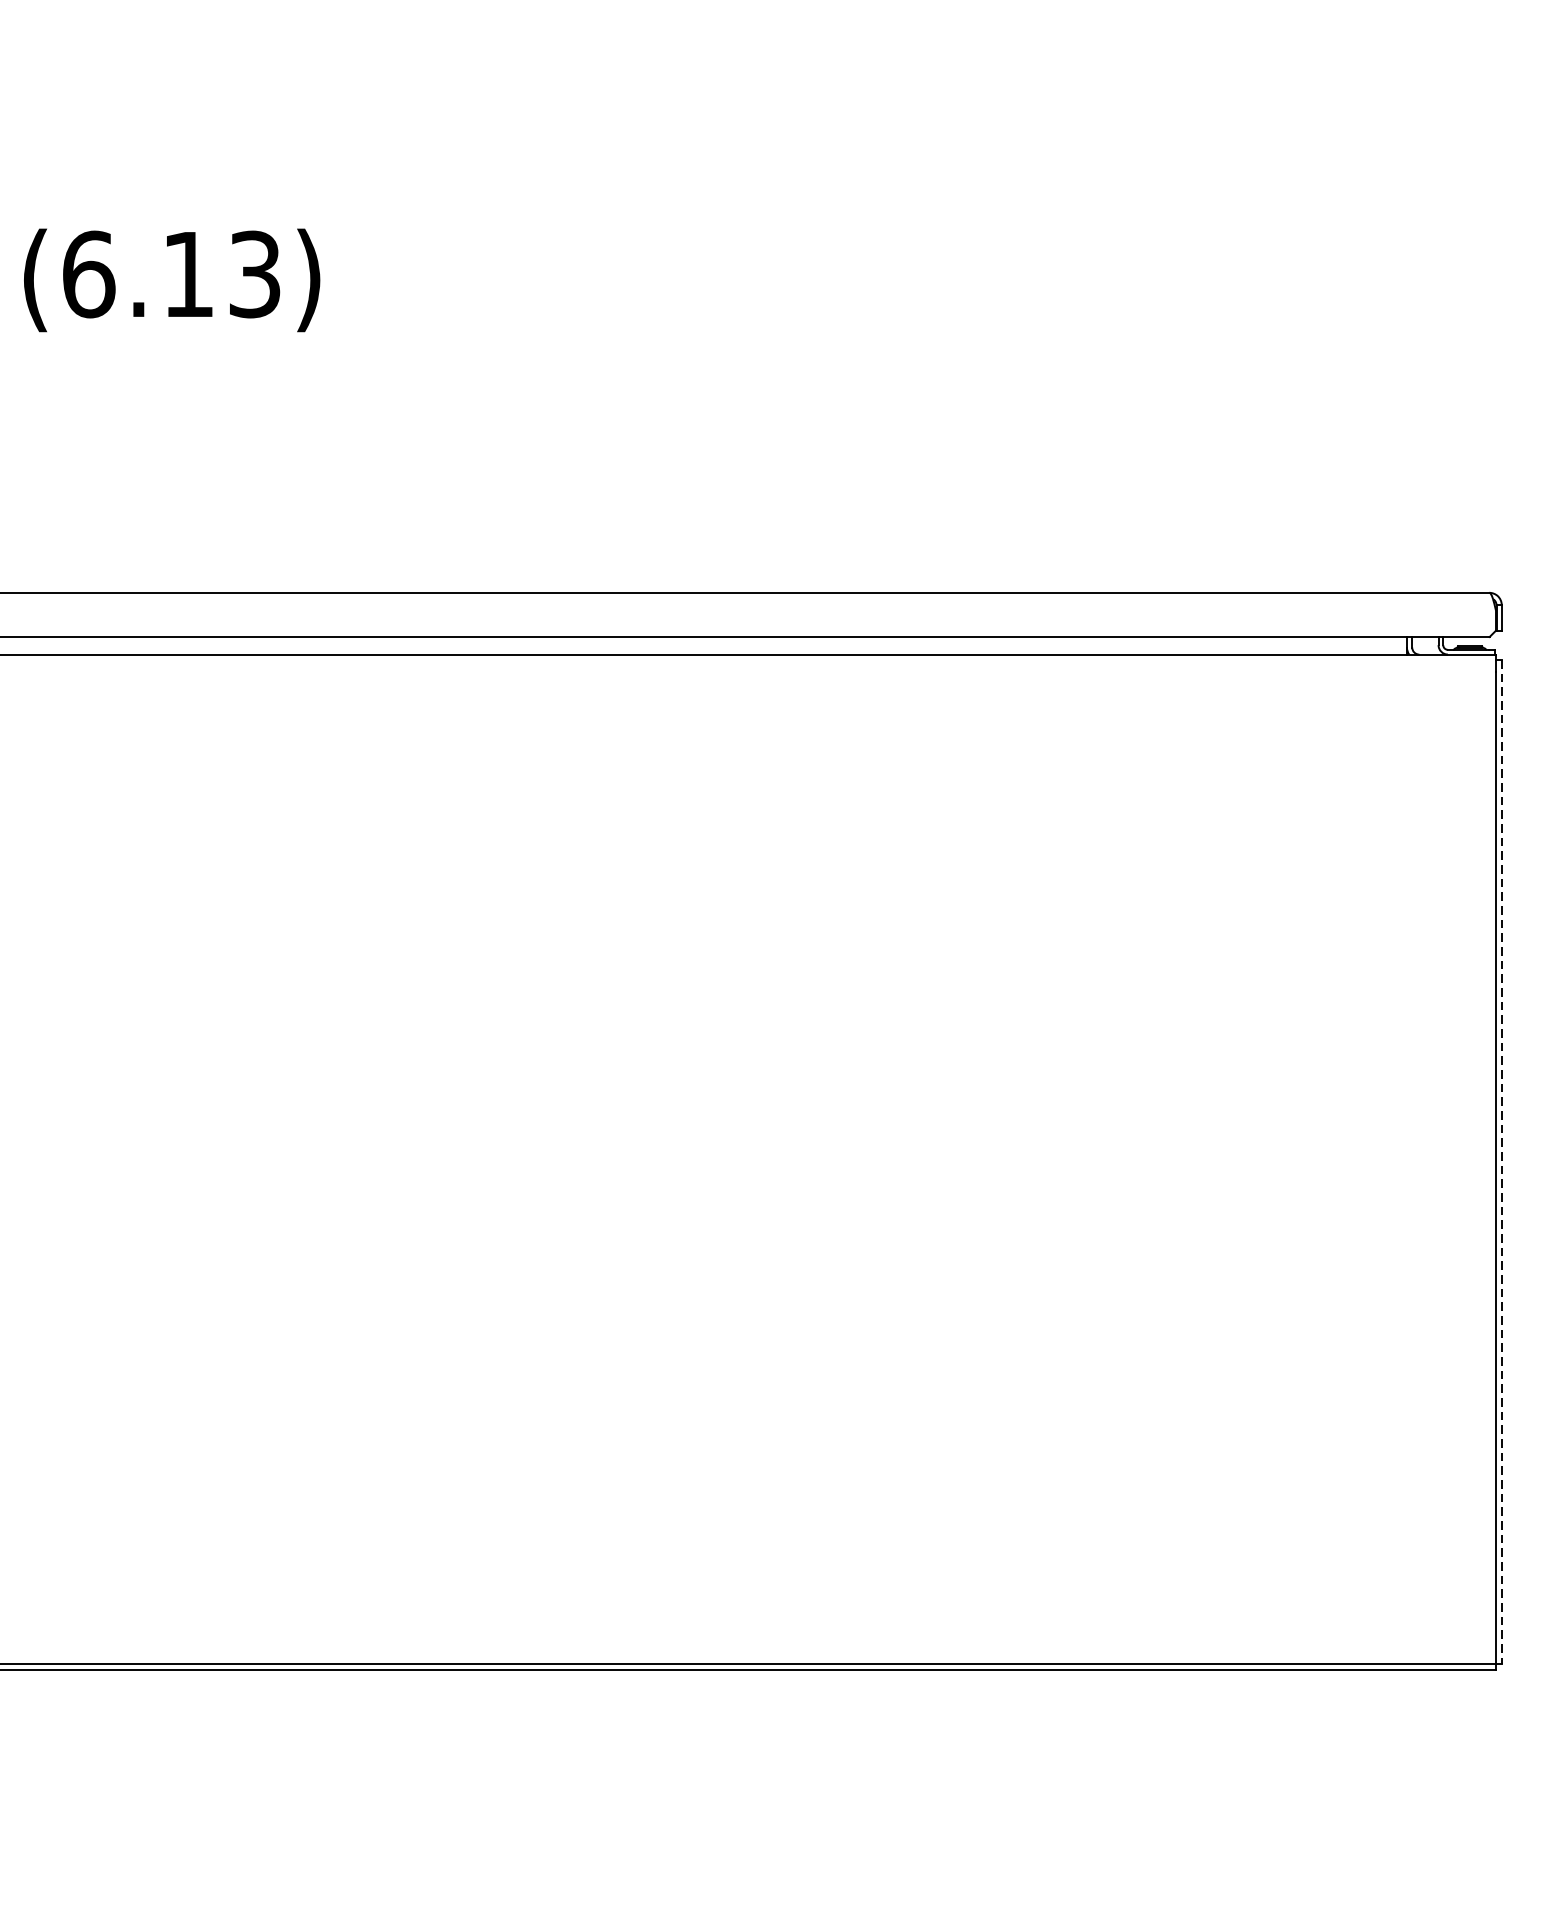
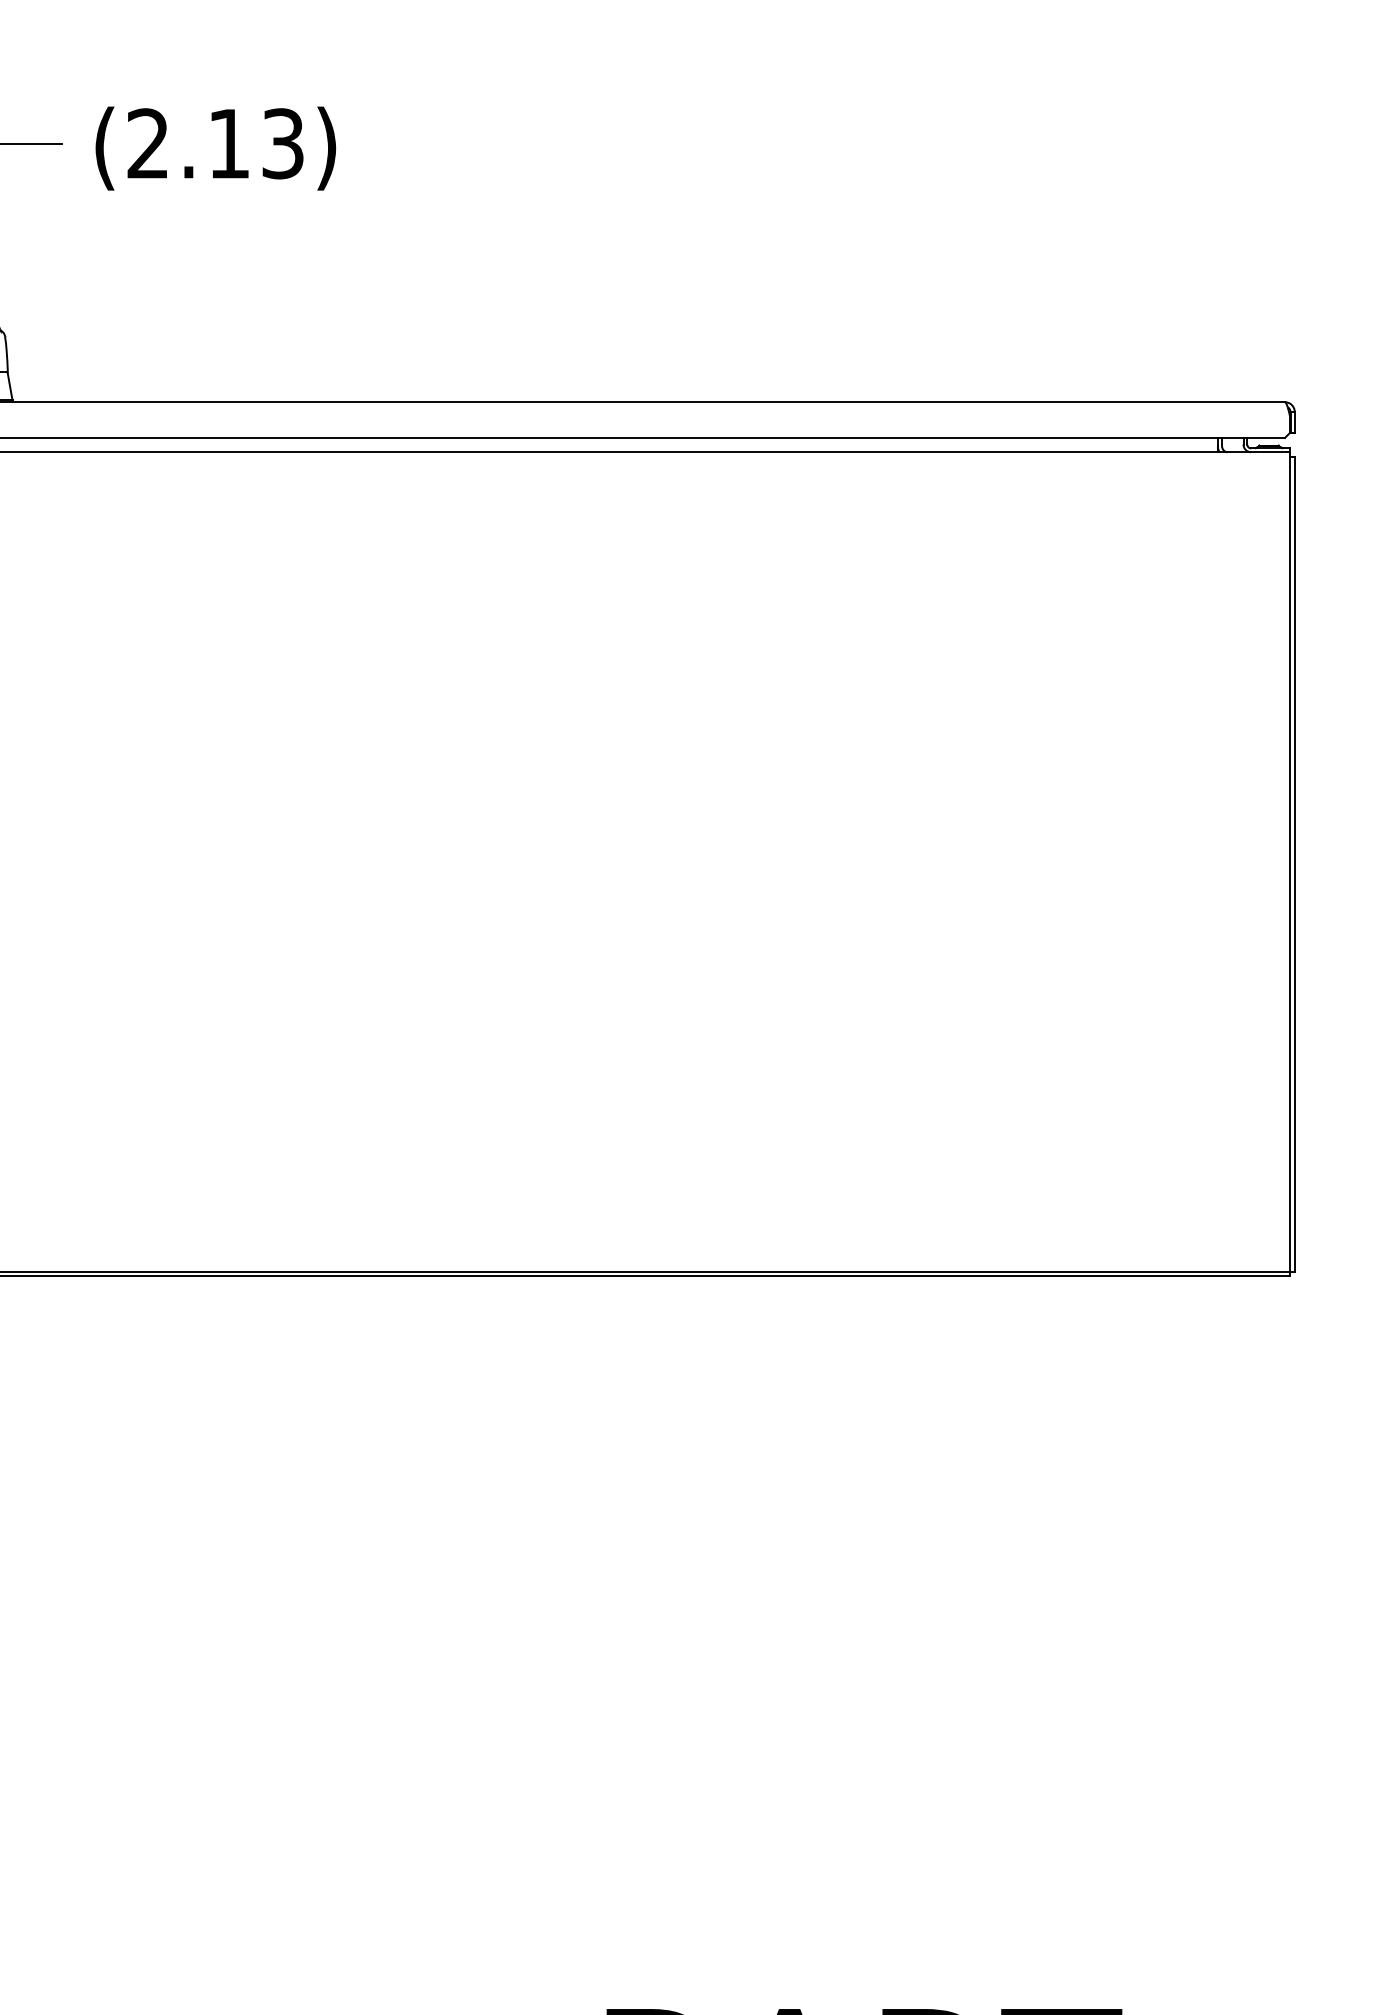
text: (89, 274) -> (148, 143), (6.13) -> (2.13)
line: (1501, 1162) -> (1294, 864), dashed -> solid

